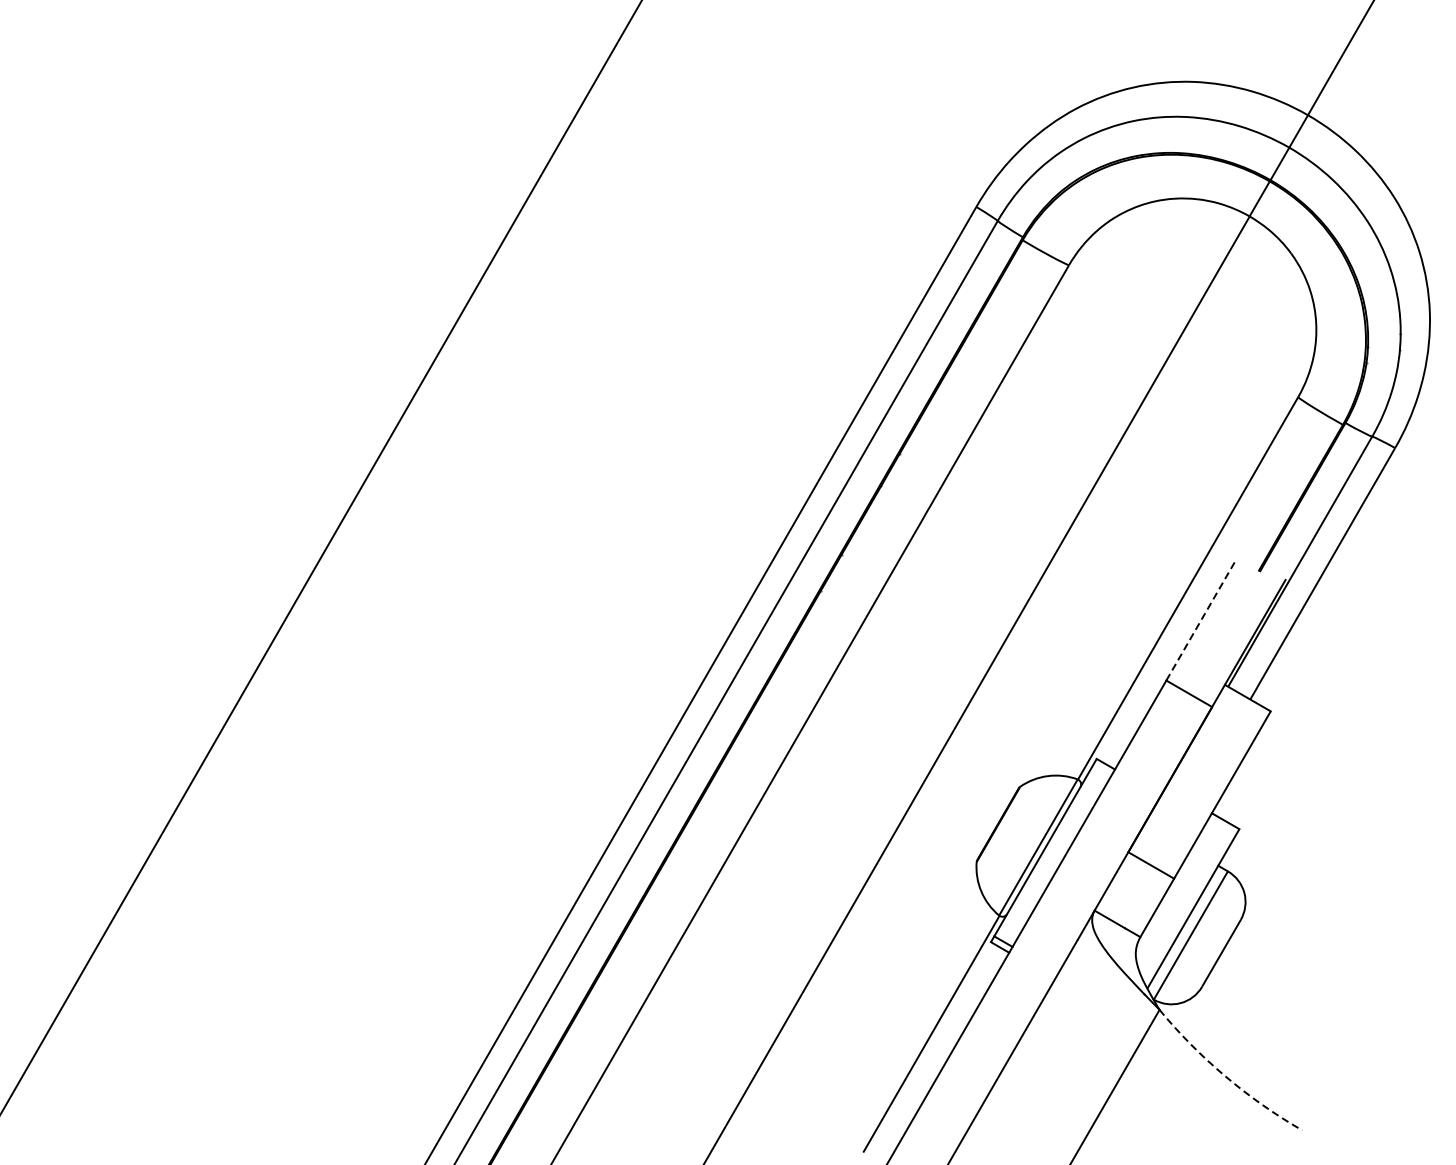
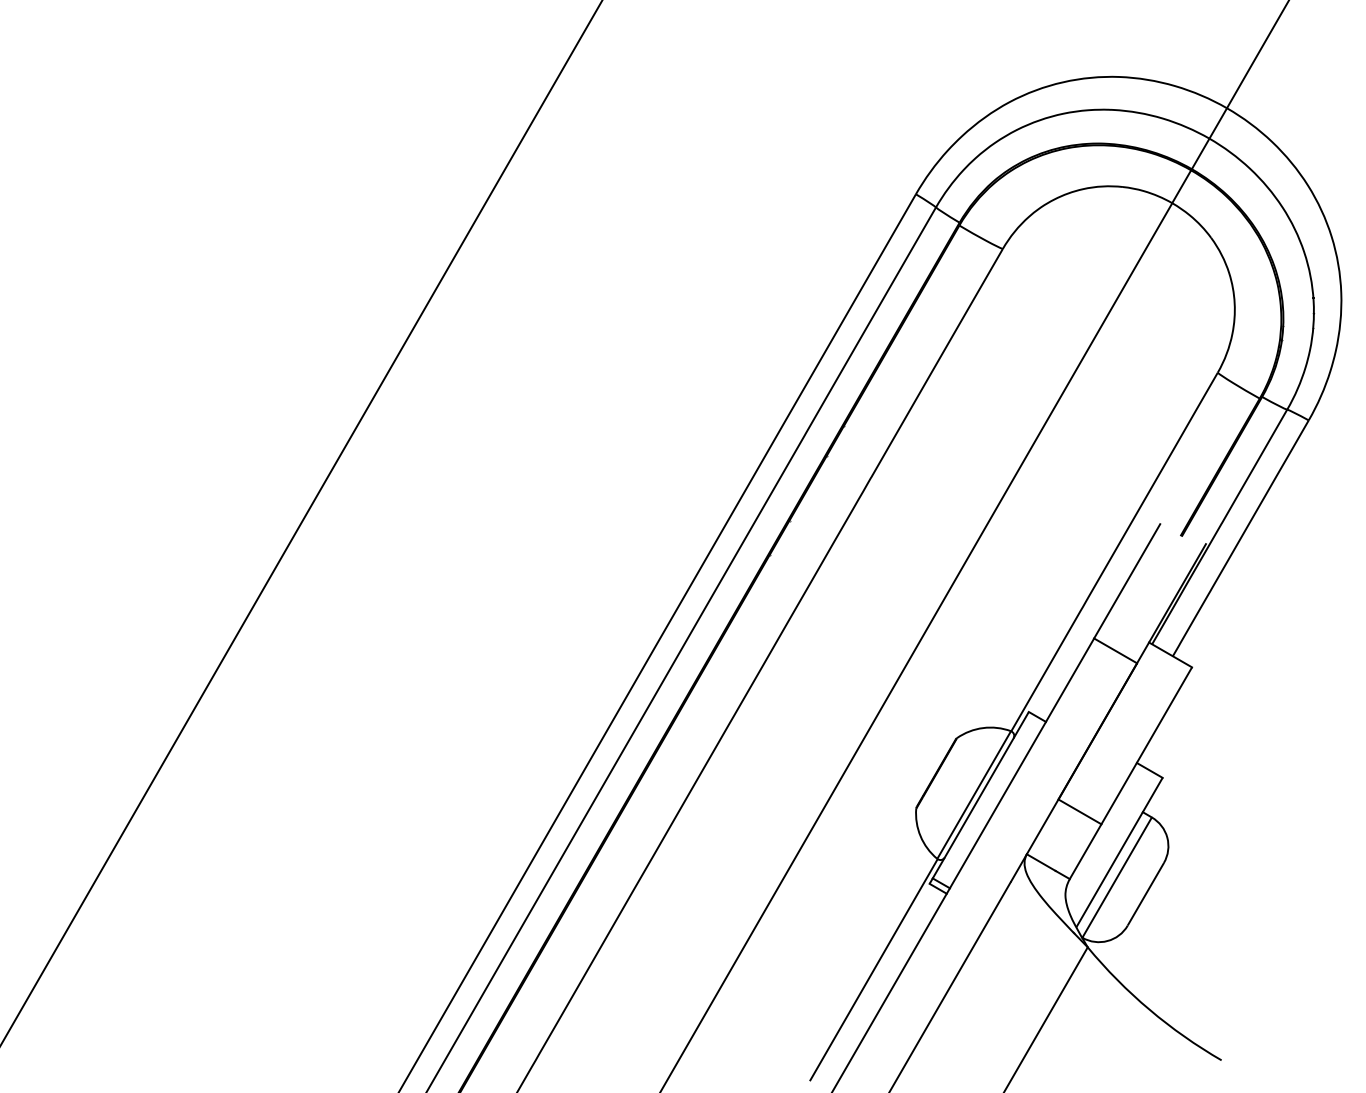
line: (1201, 618) -> (1127, 580), dashed -> solid
arc: (1225, 1076) -> (1149, 1009), dashed -> solid

